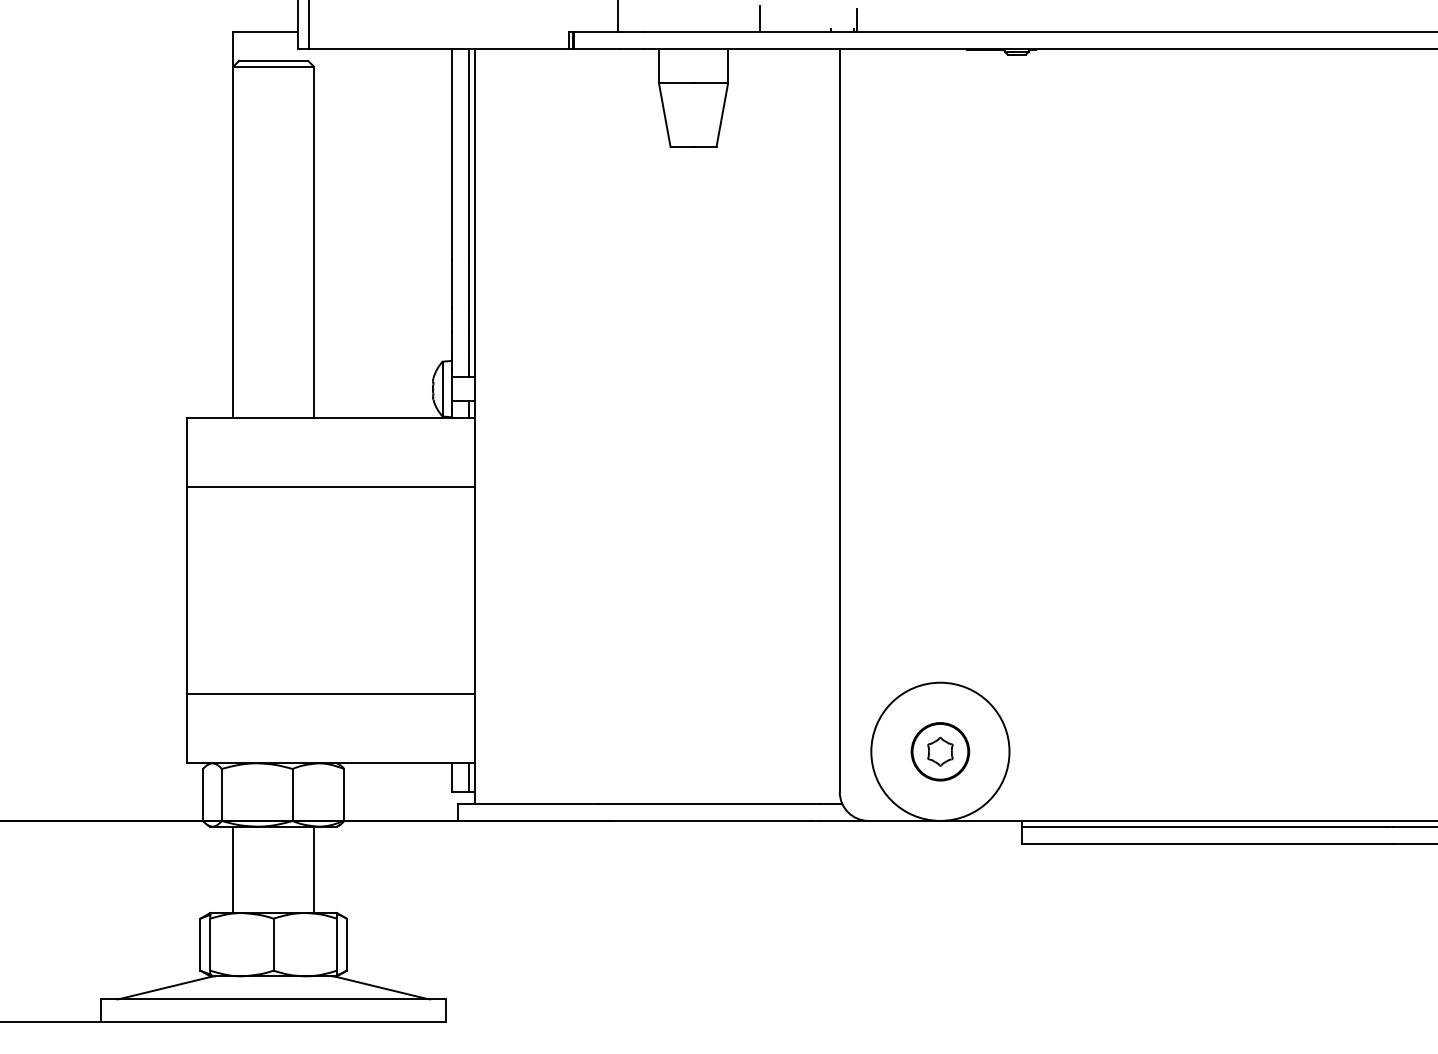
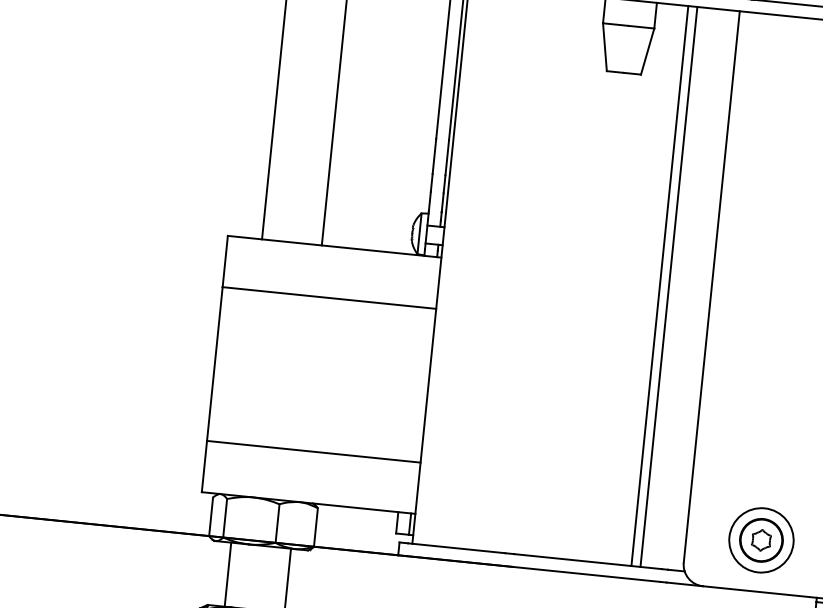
line: (770, 425) -> (659, 285), added
line: (782, 425) -> (668, 286), added
circle: (940, 751) -> (761, 540), size x0.62

